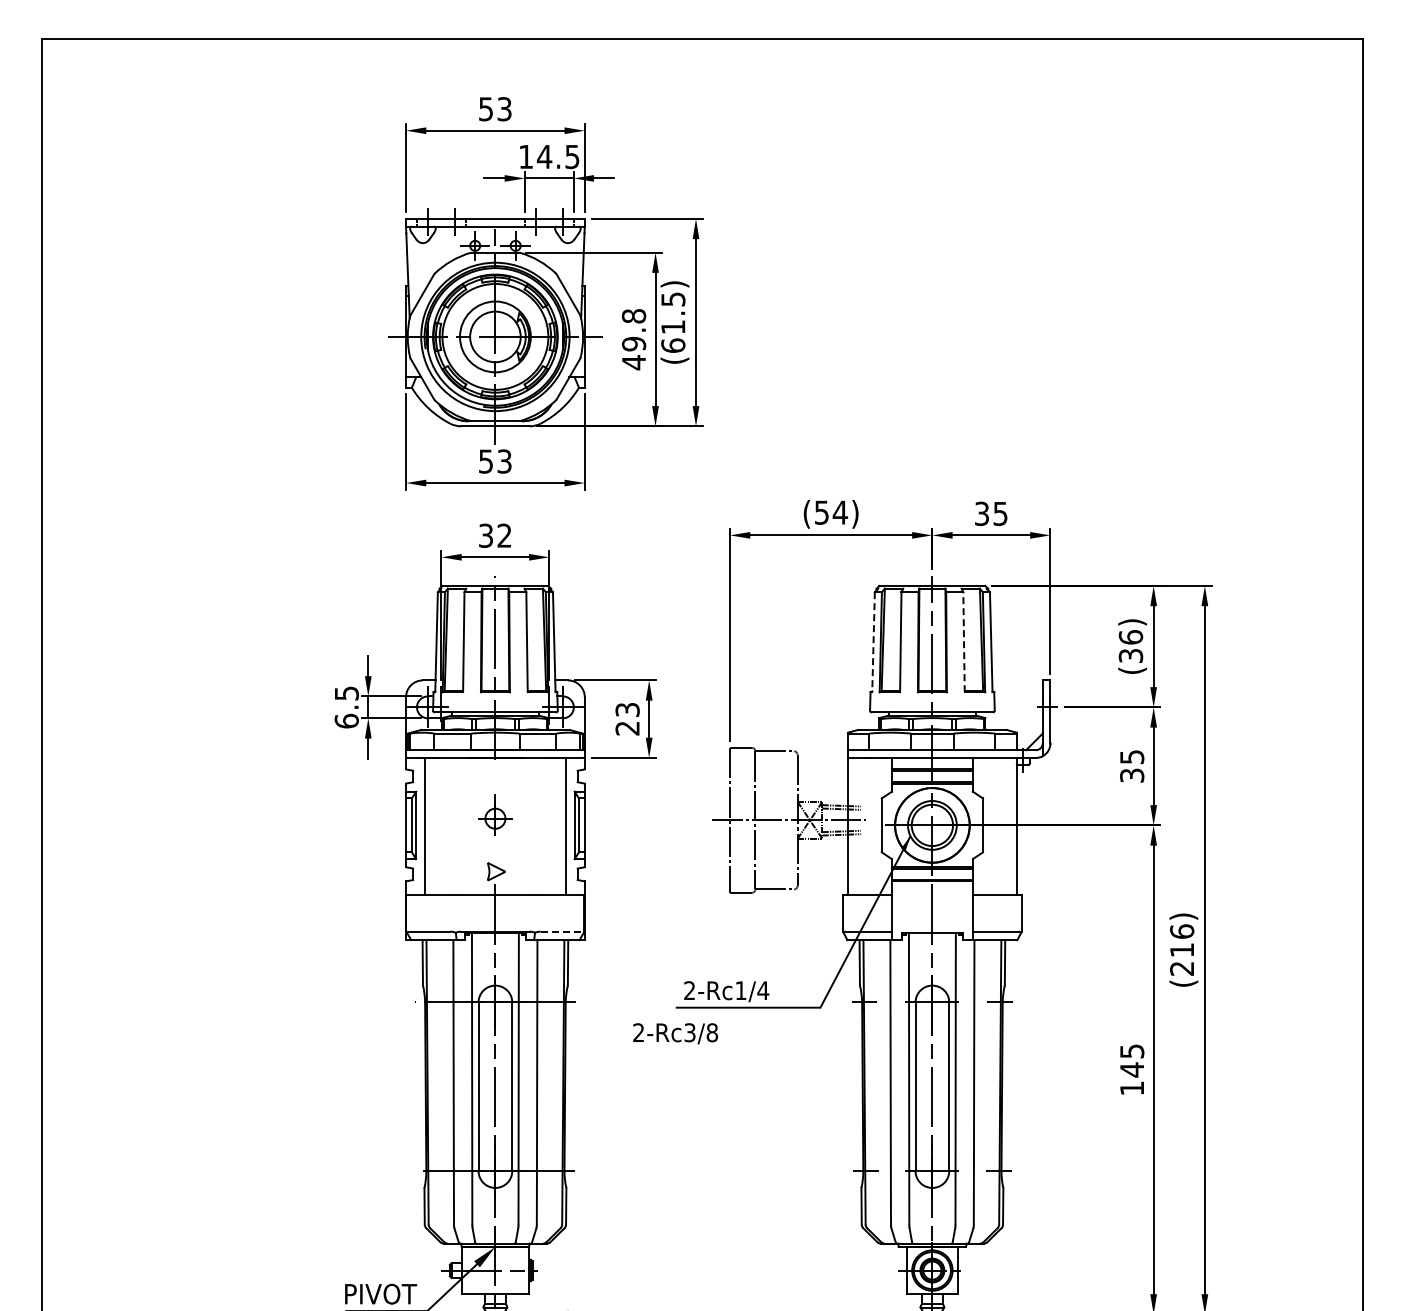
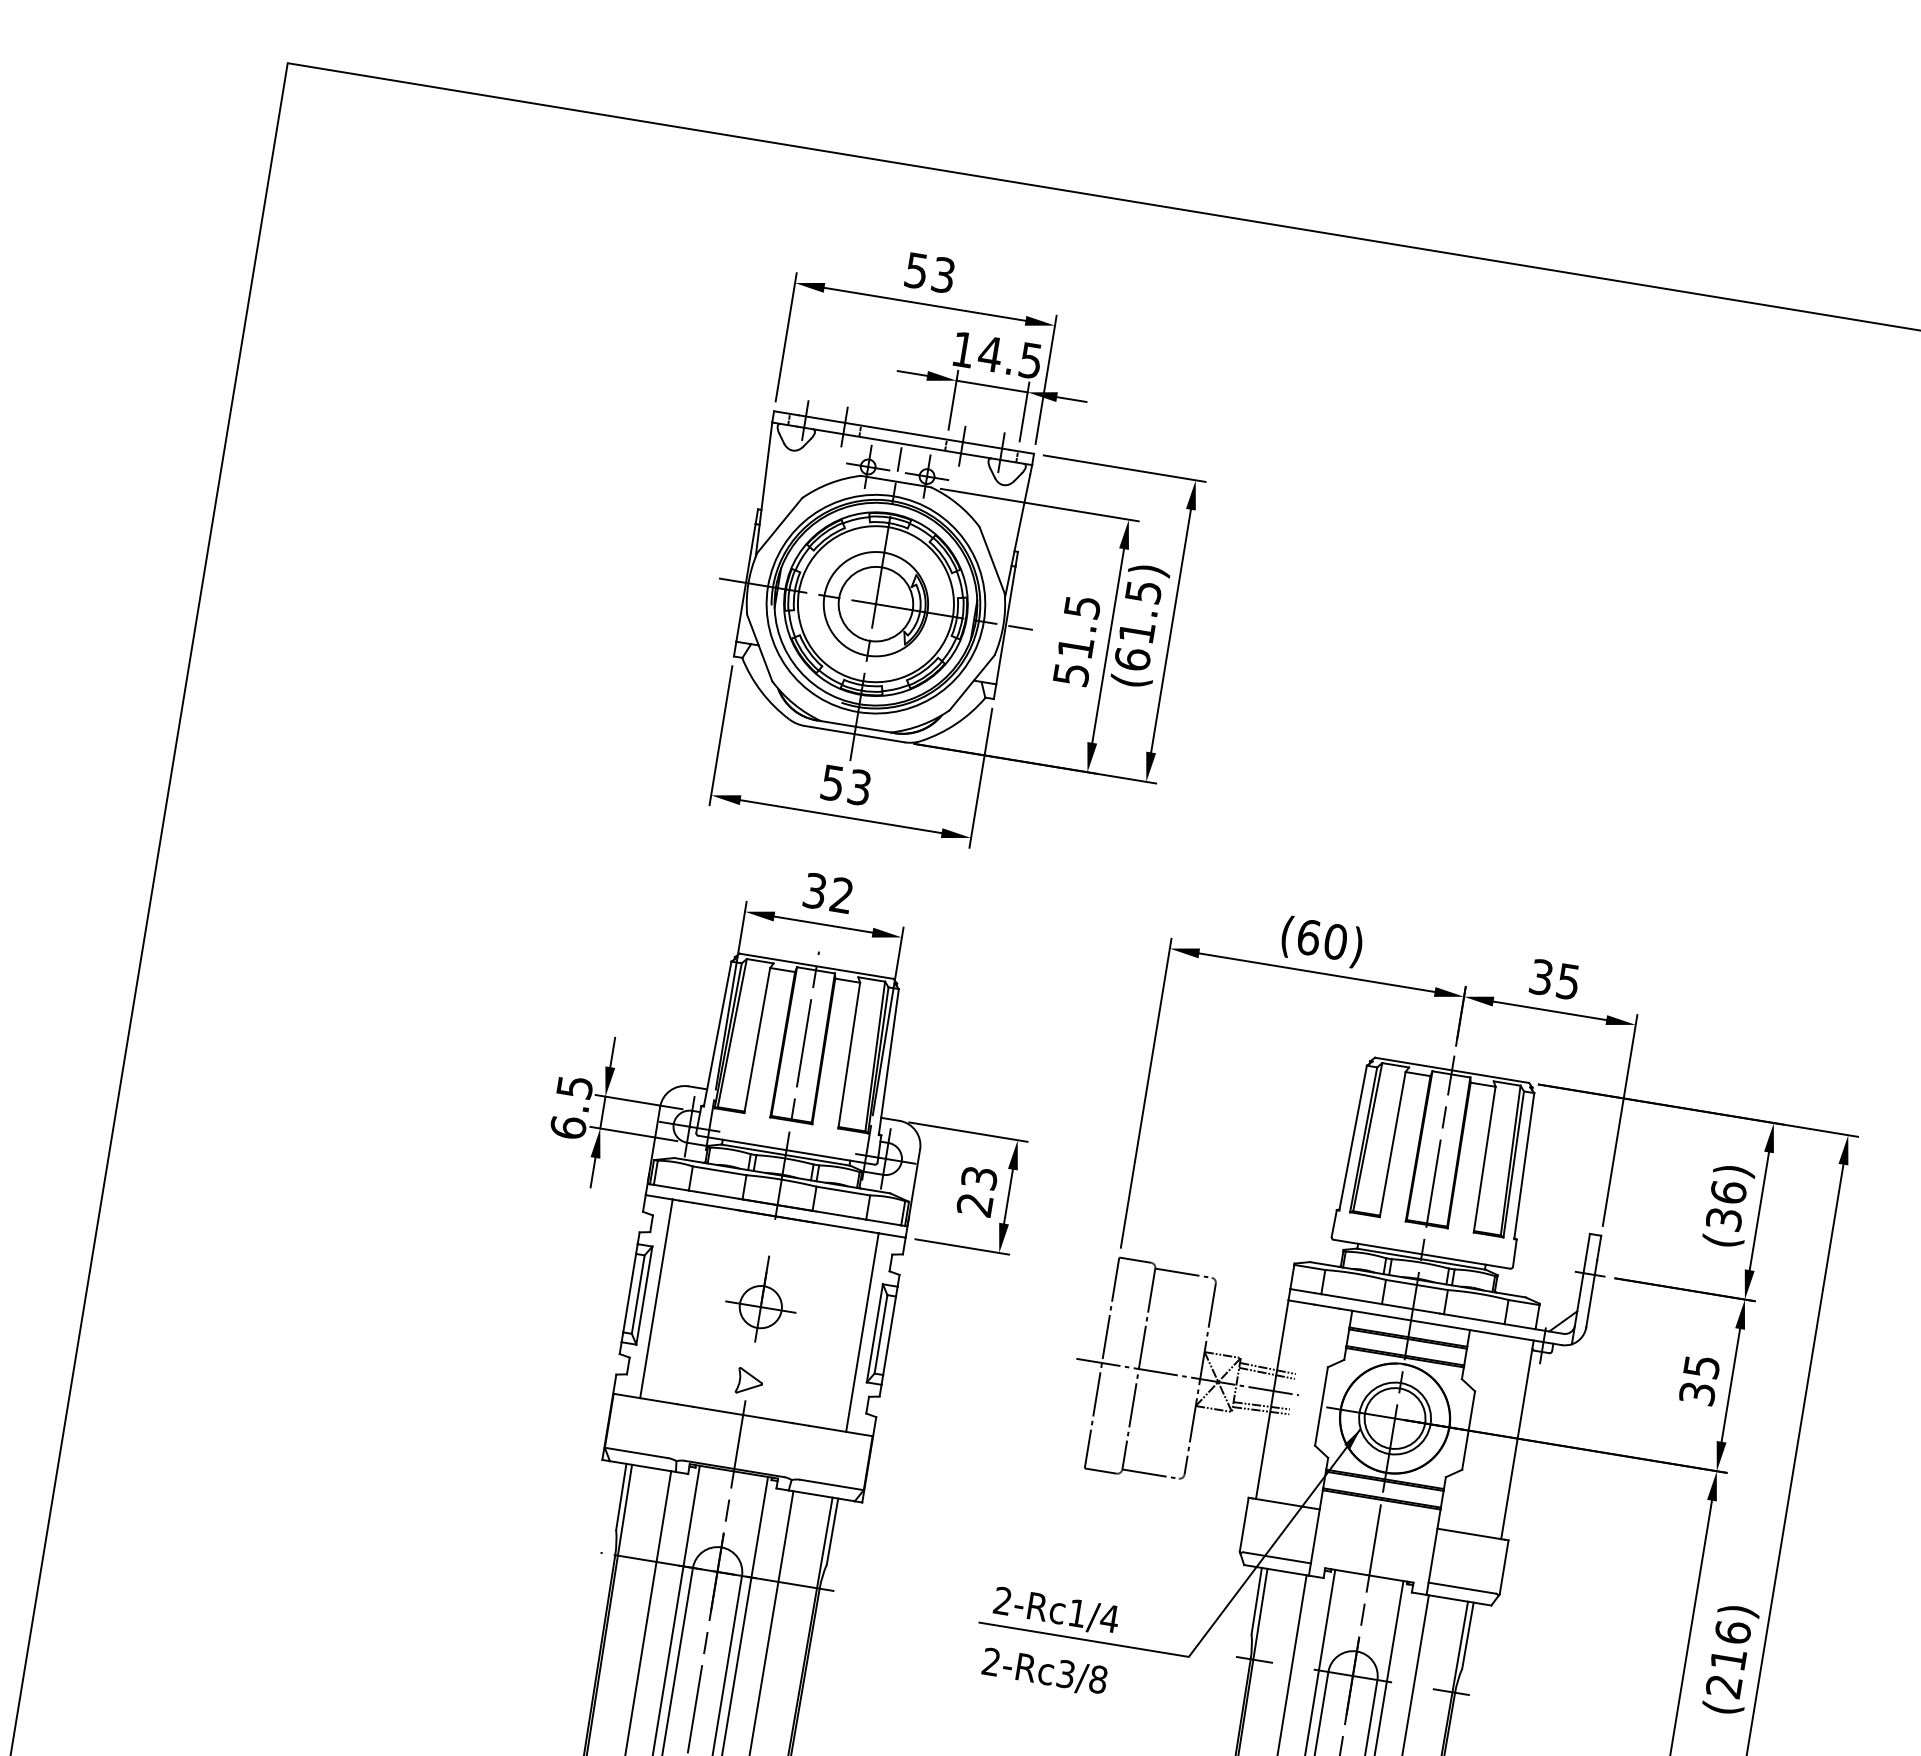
text: (633, 339) -> (1076, 640), 49.8 -> 51.5
text: (831, 512) -> (1322, 939), (54) -> (60)
line: (964, 641) -> (1485, 1158), dashed -> solid
line: (873, 642) -> (1352, 1138), dashed -> solid
part: (495, 814) -> (762, 1298), size x1.43
line: (562, 931) -> (831, 1484), dashed -> solid
text: (675, 1033) -> (1044, 1671), moved

